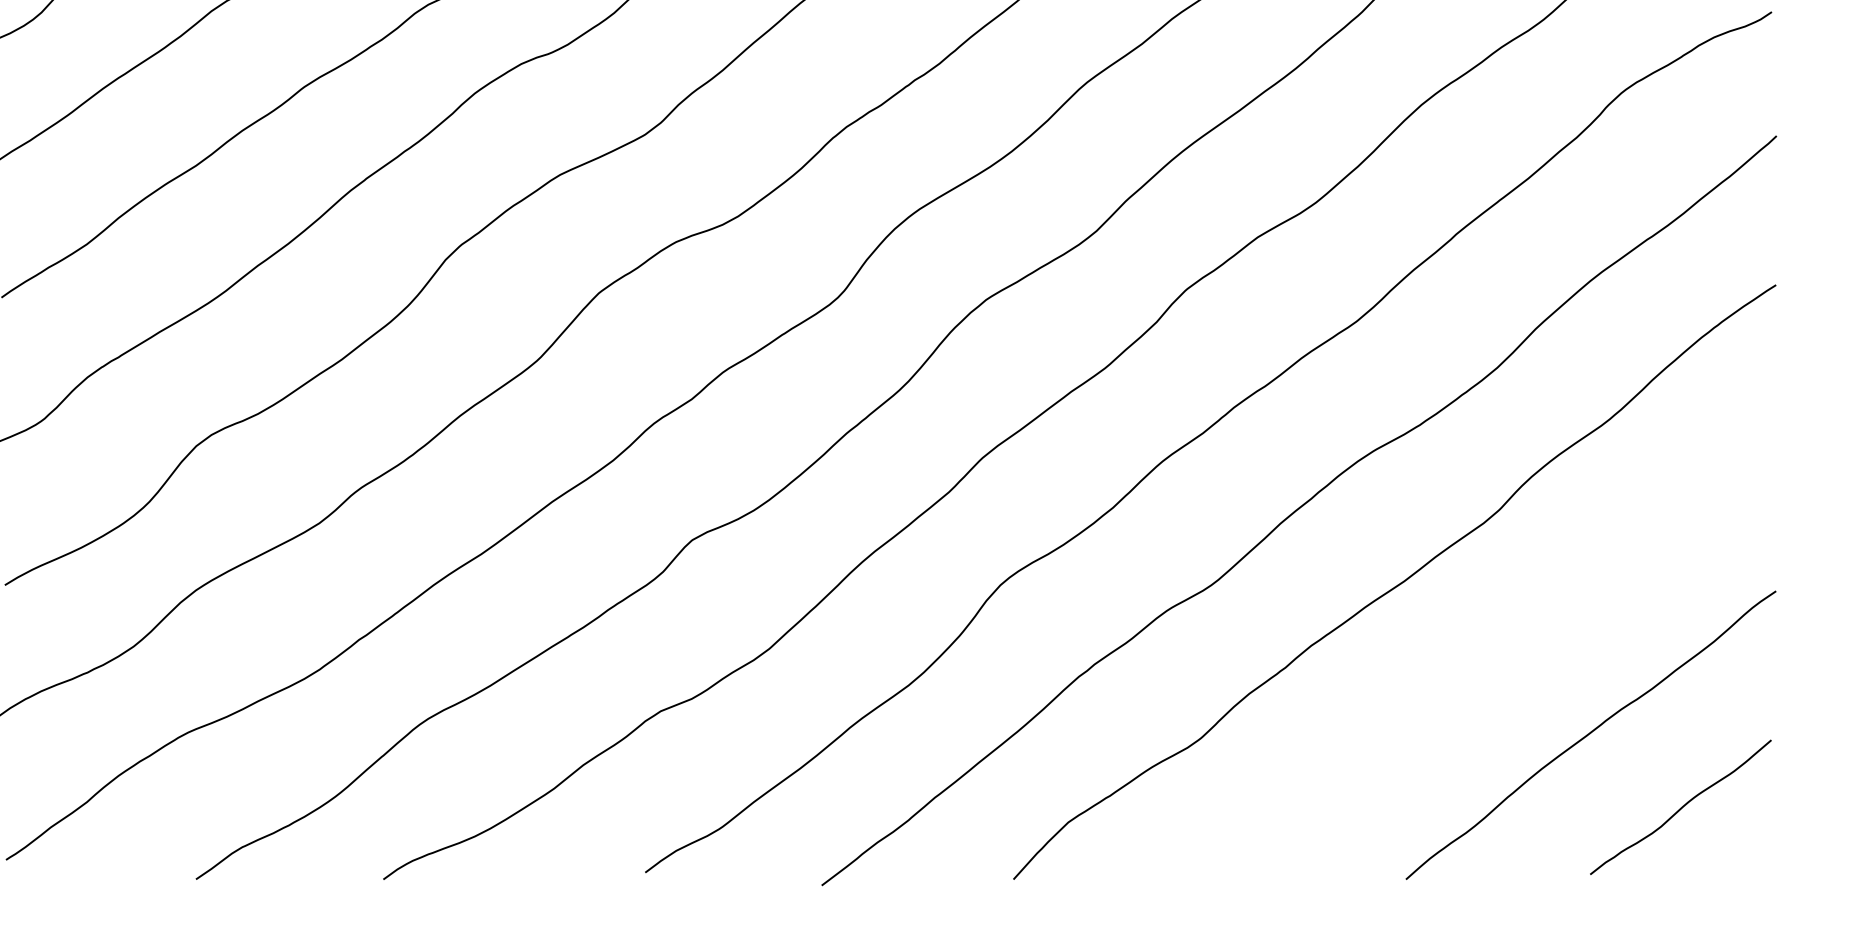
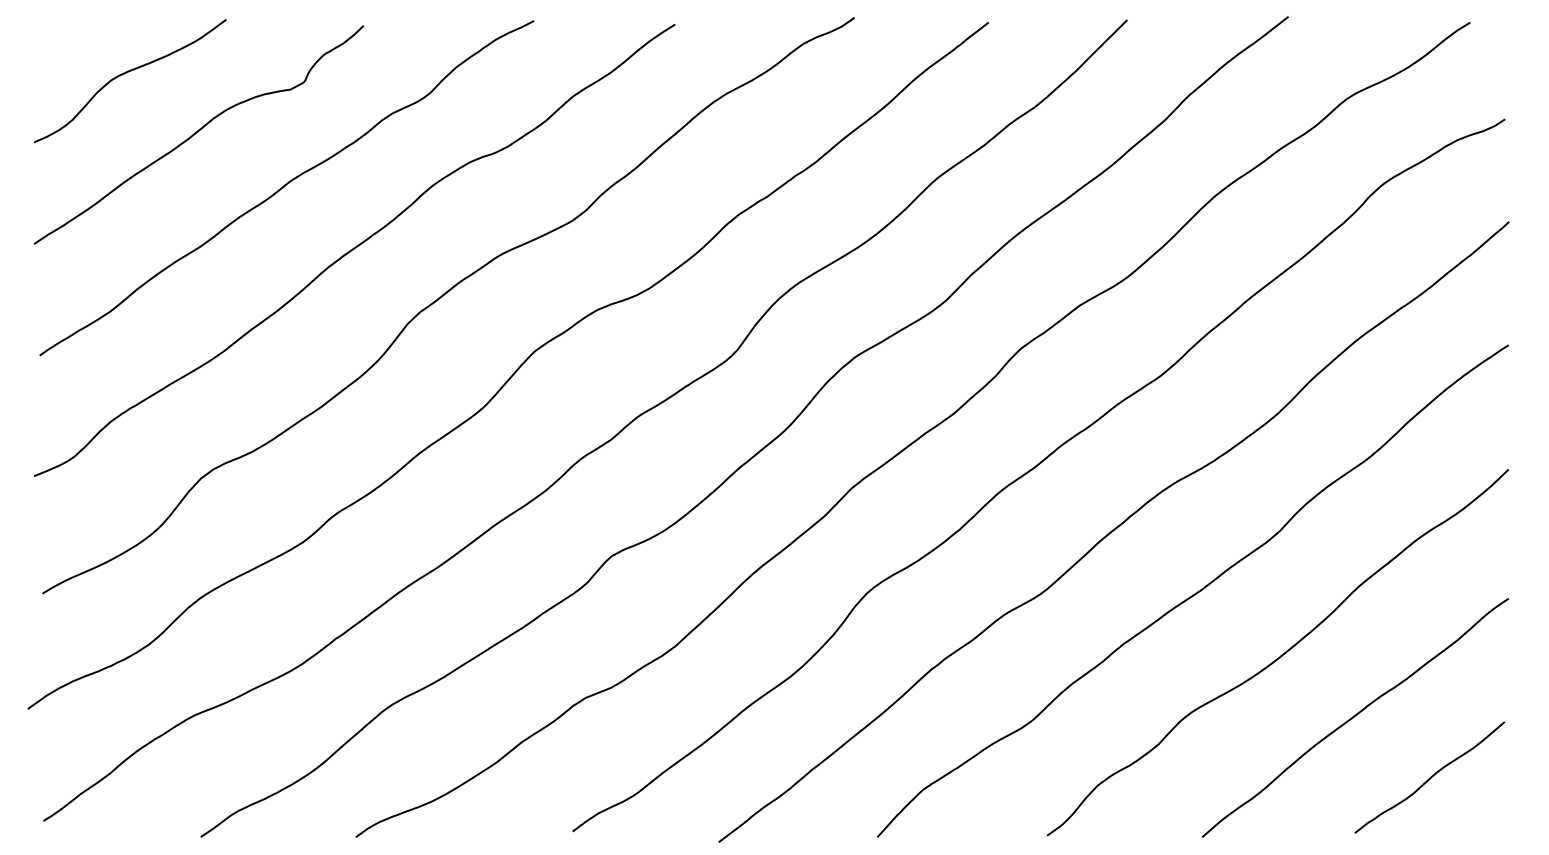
curve: (1500, 659) -> (1280, 655), added

